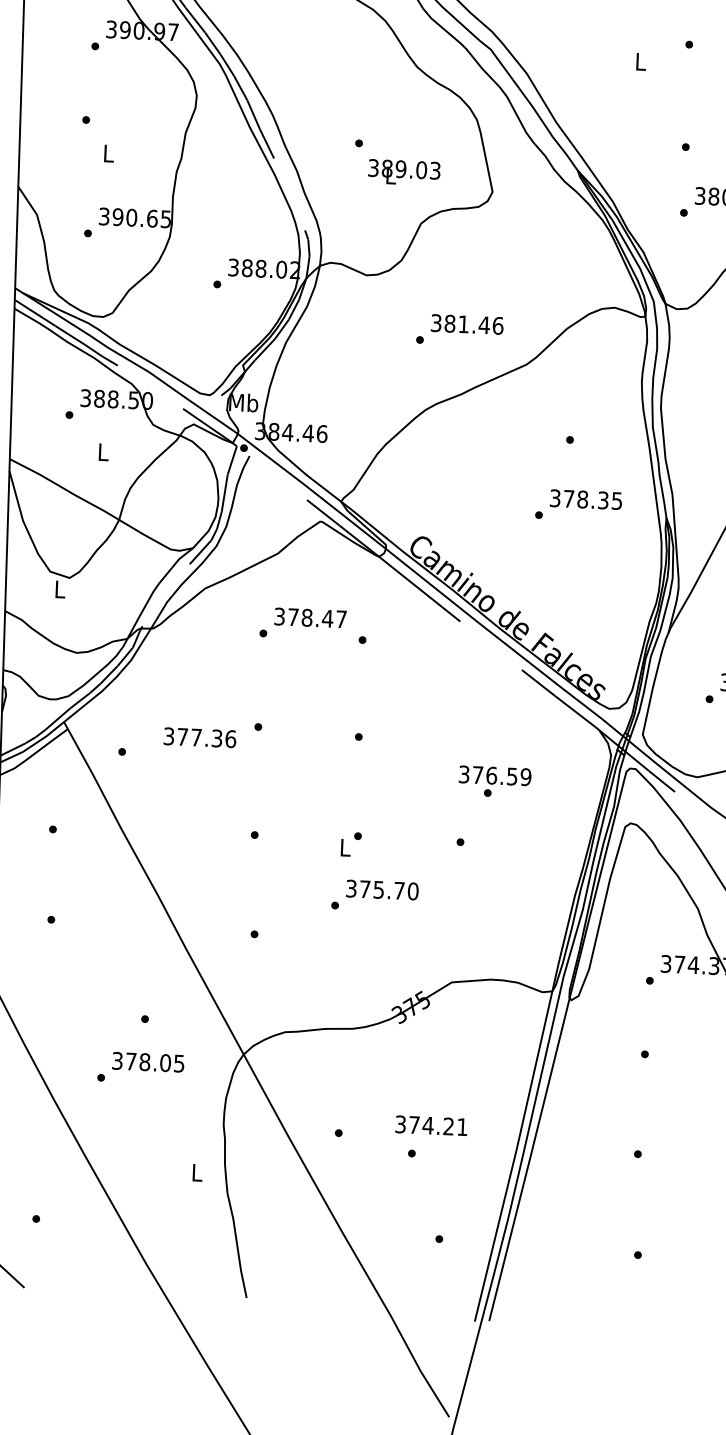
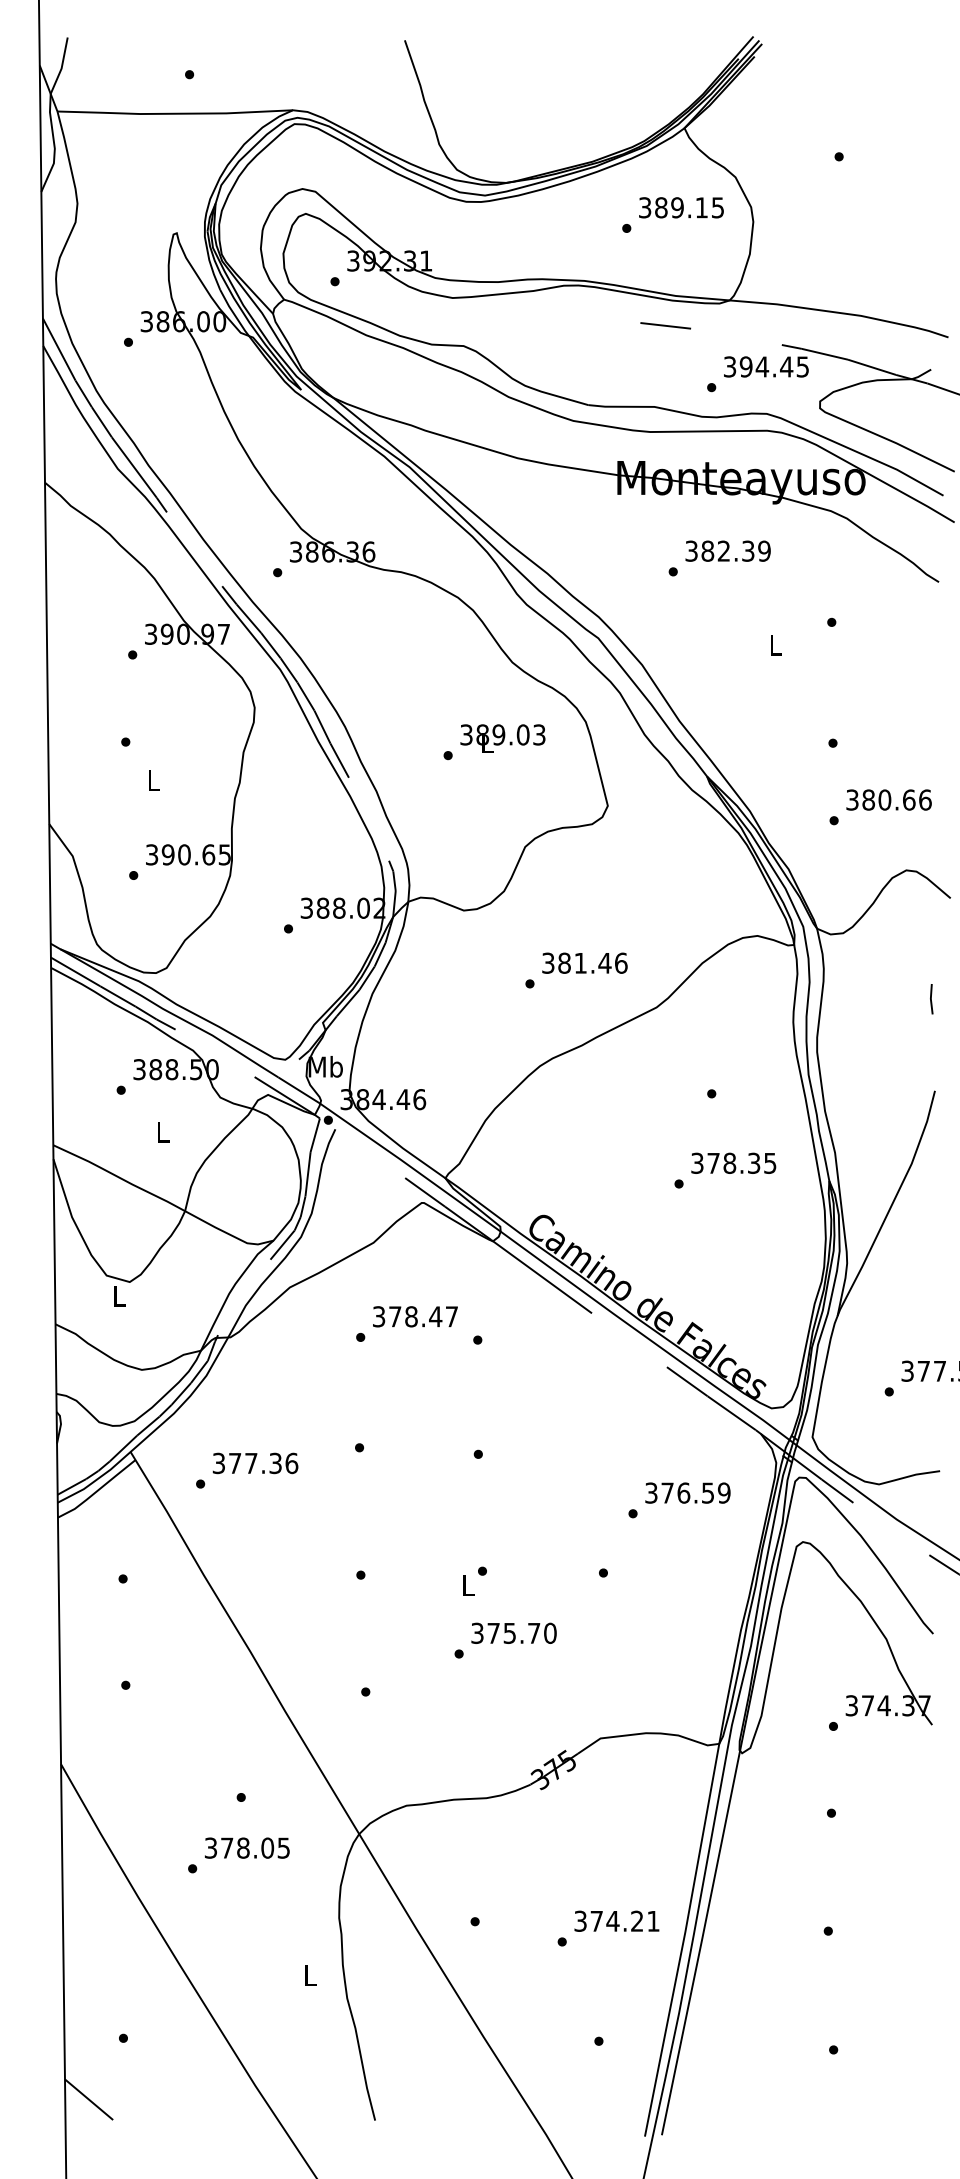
text: (403, 172) -> (502, 738), moved
text: (200, 737) -> (255, 1463), moved
text: (494, 775) -> (687, 1492), moved
text: (431, 1125) -> (616, 1920), moved

